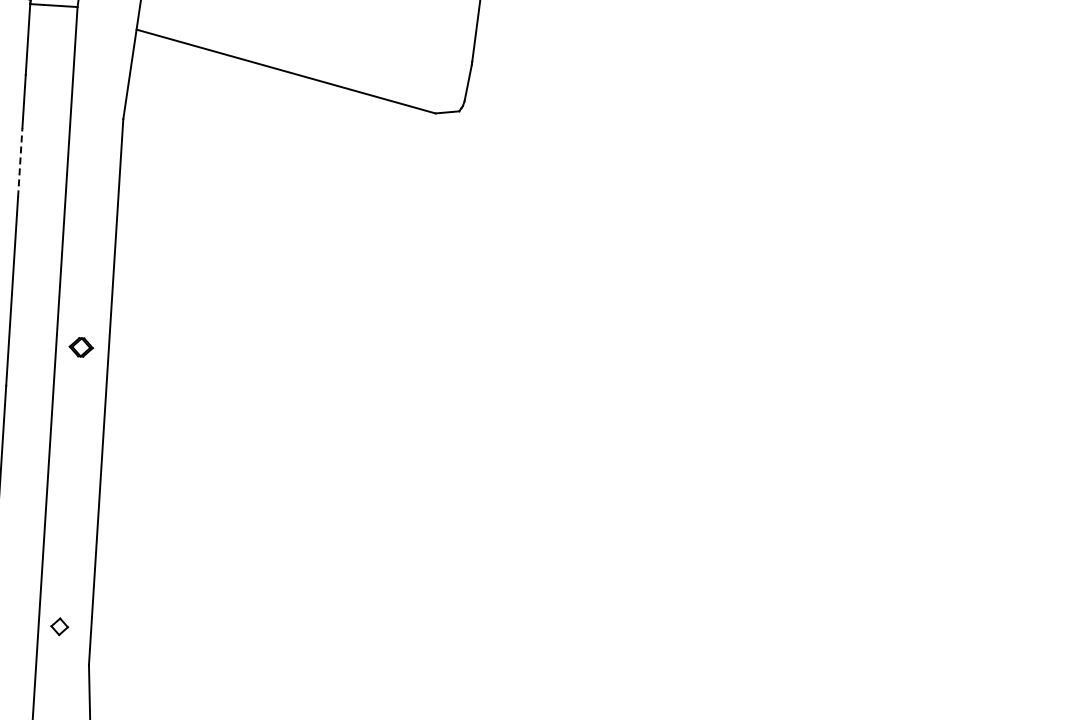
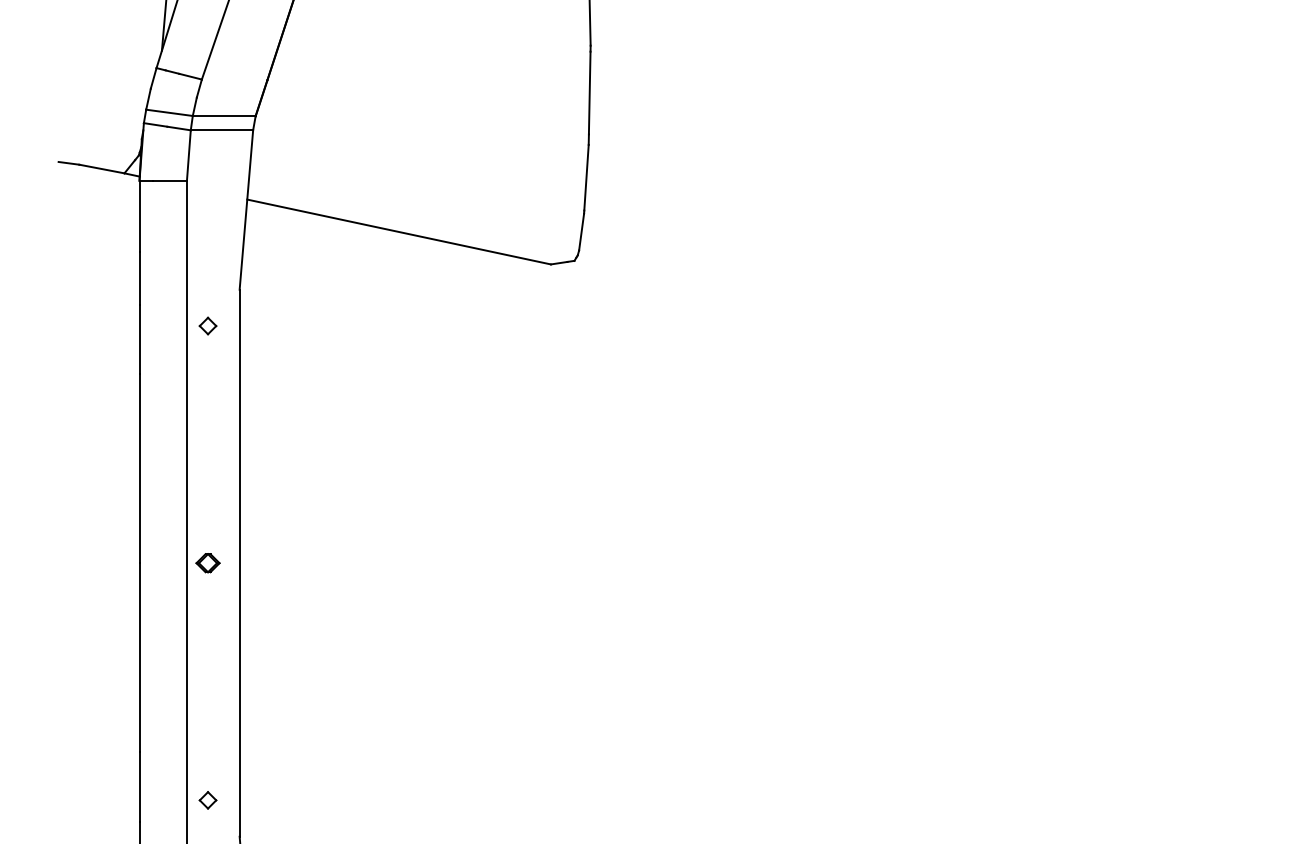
part: (88, 152) -> (207, 325), added
line: (20, 162) -> (139, 339), dashed -> solid
part: (80, 347) -> (207, 563), moved

